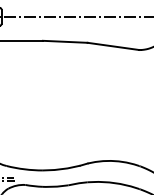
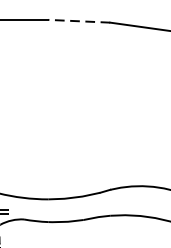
line: (64, 41) -> (78, 20), solid -> dashed

